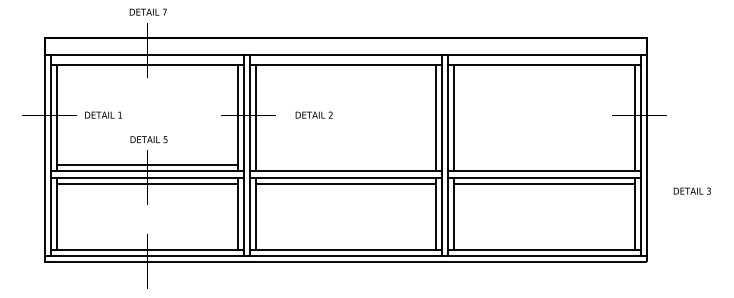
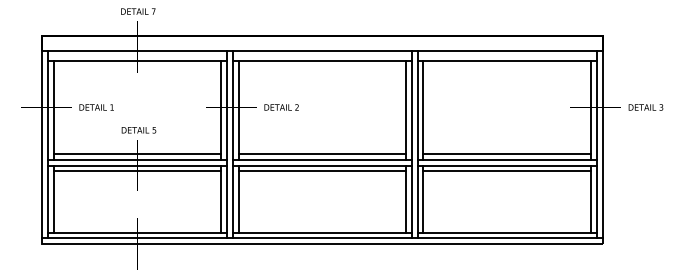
text: (313, 114) -> (280, 106), moved
line: (345, 165) -> (321, 154), added
line: (544, 165) -> (507, 154), added
text: (691, 190) -> (645, 106), moved

